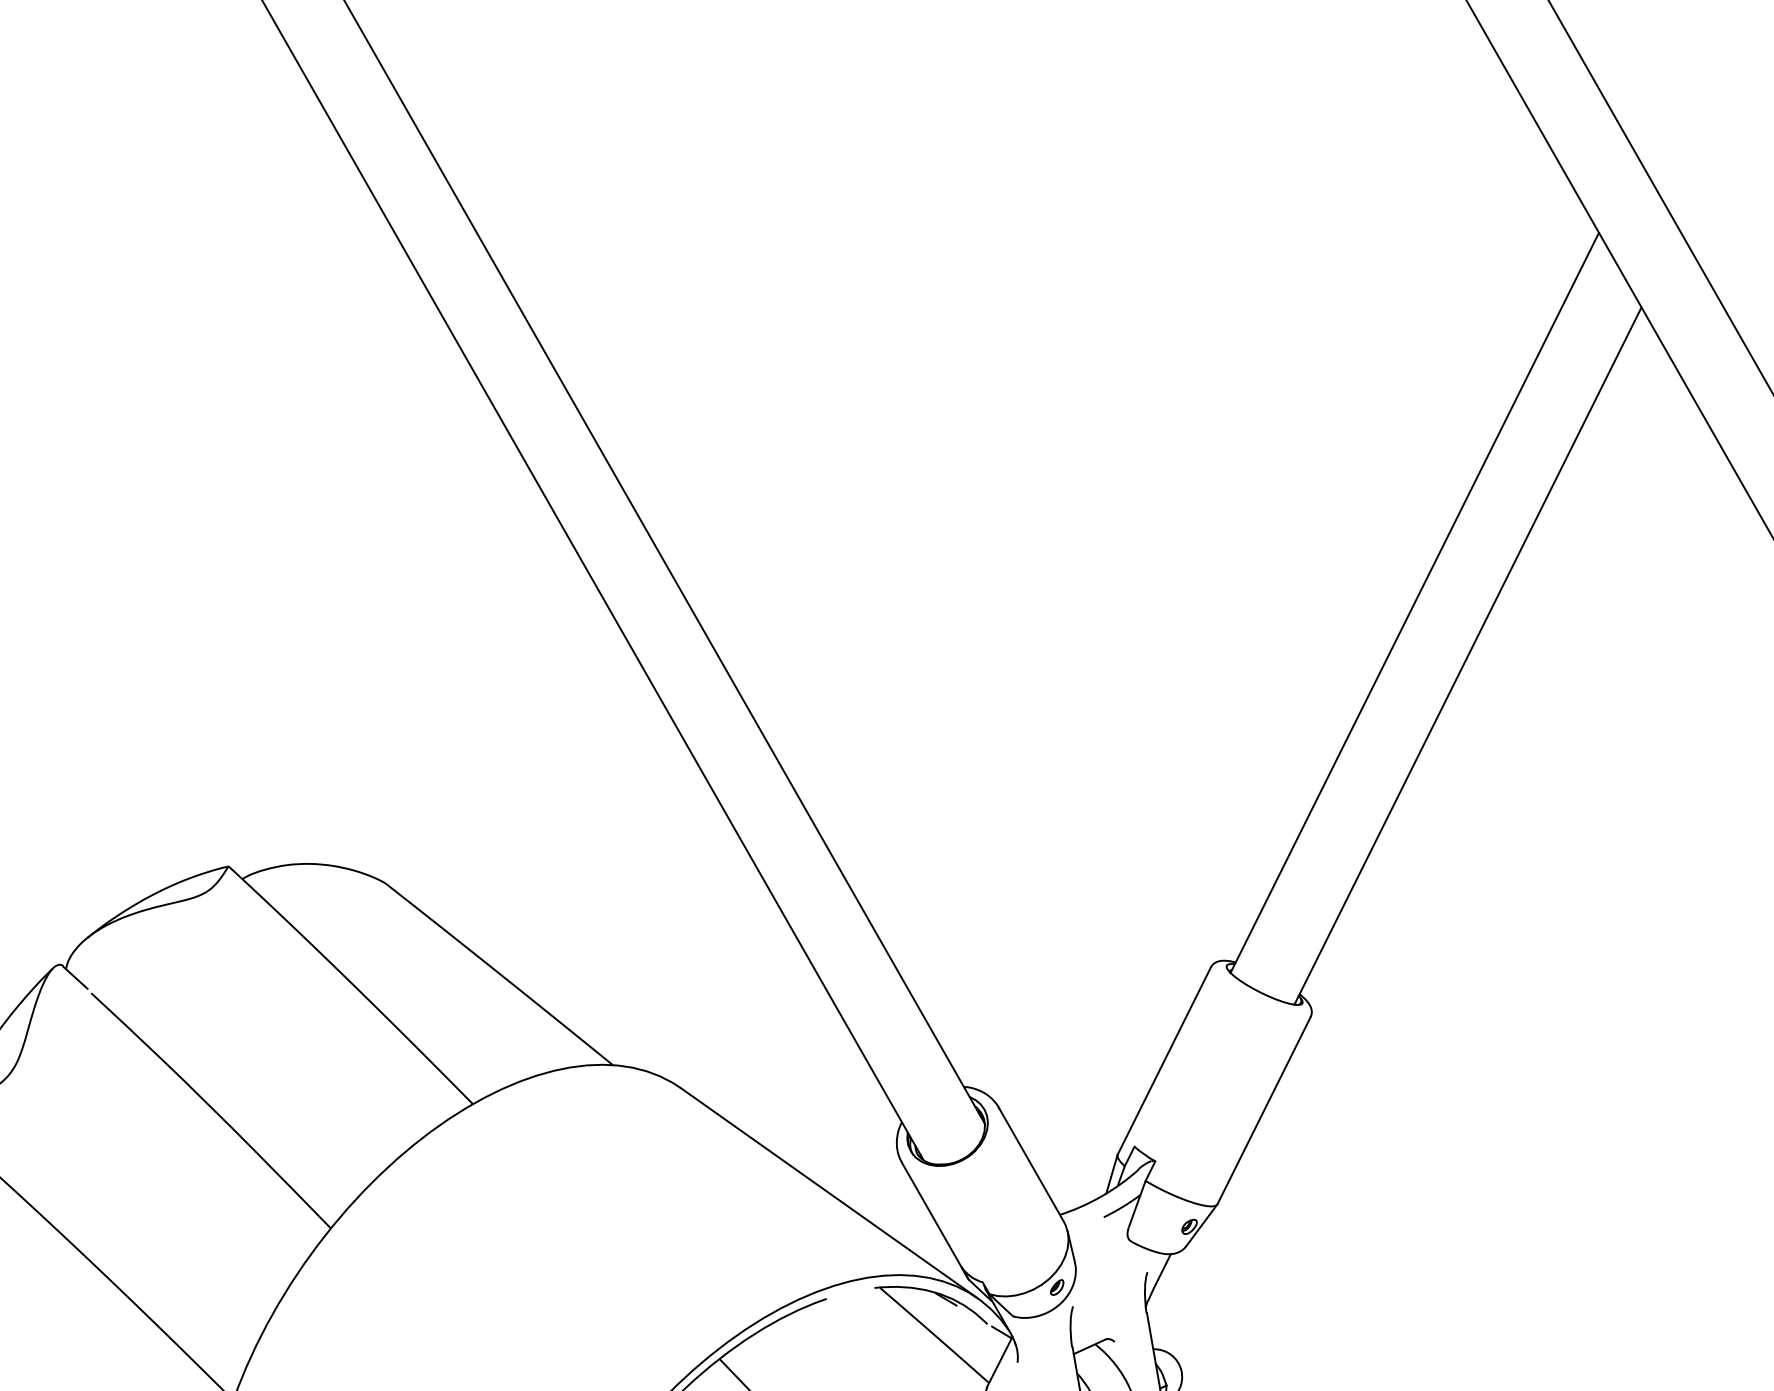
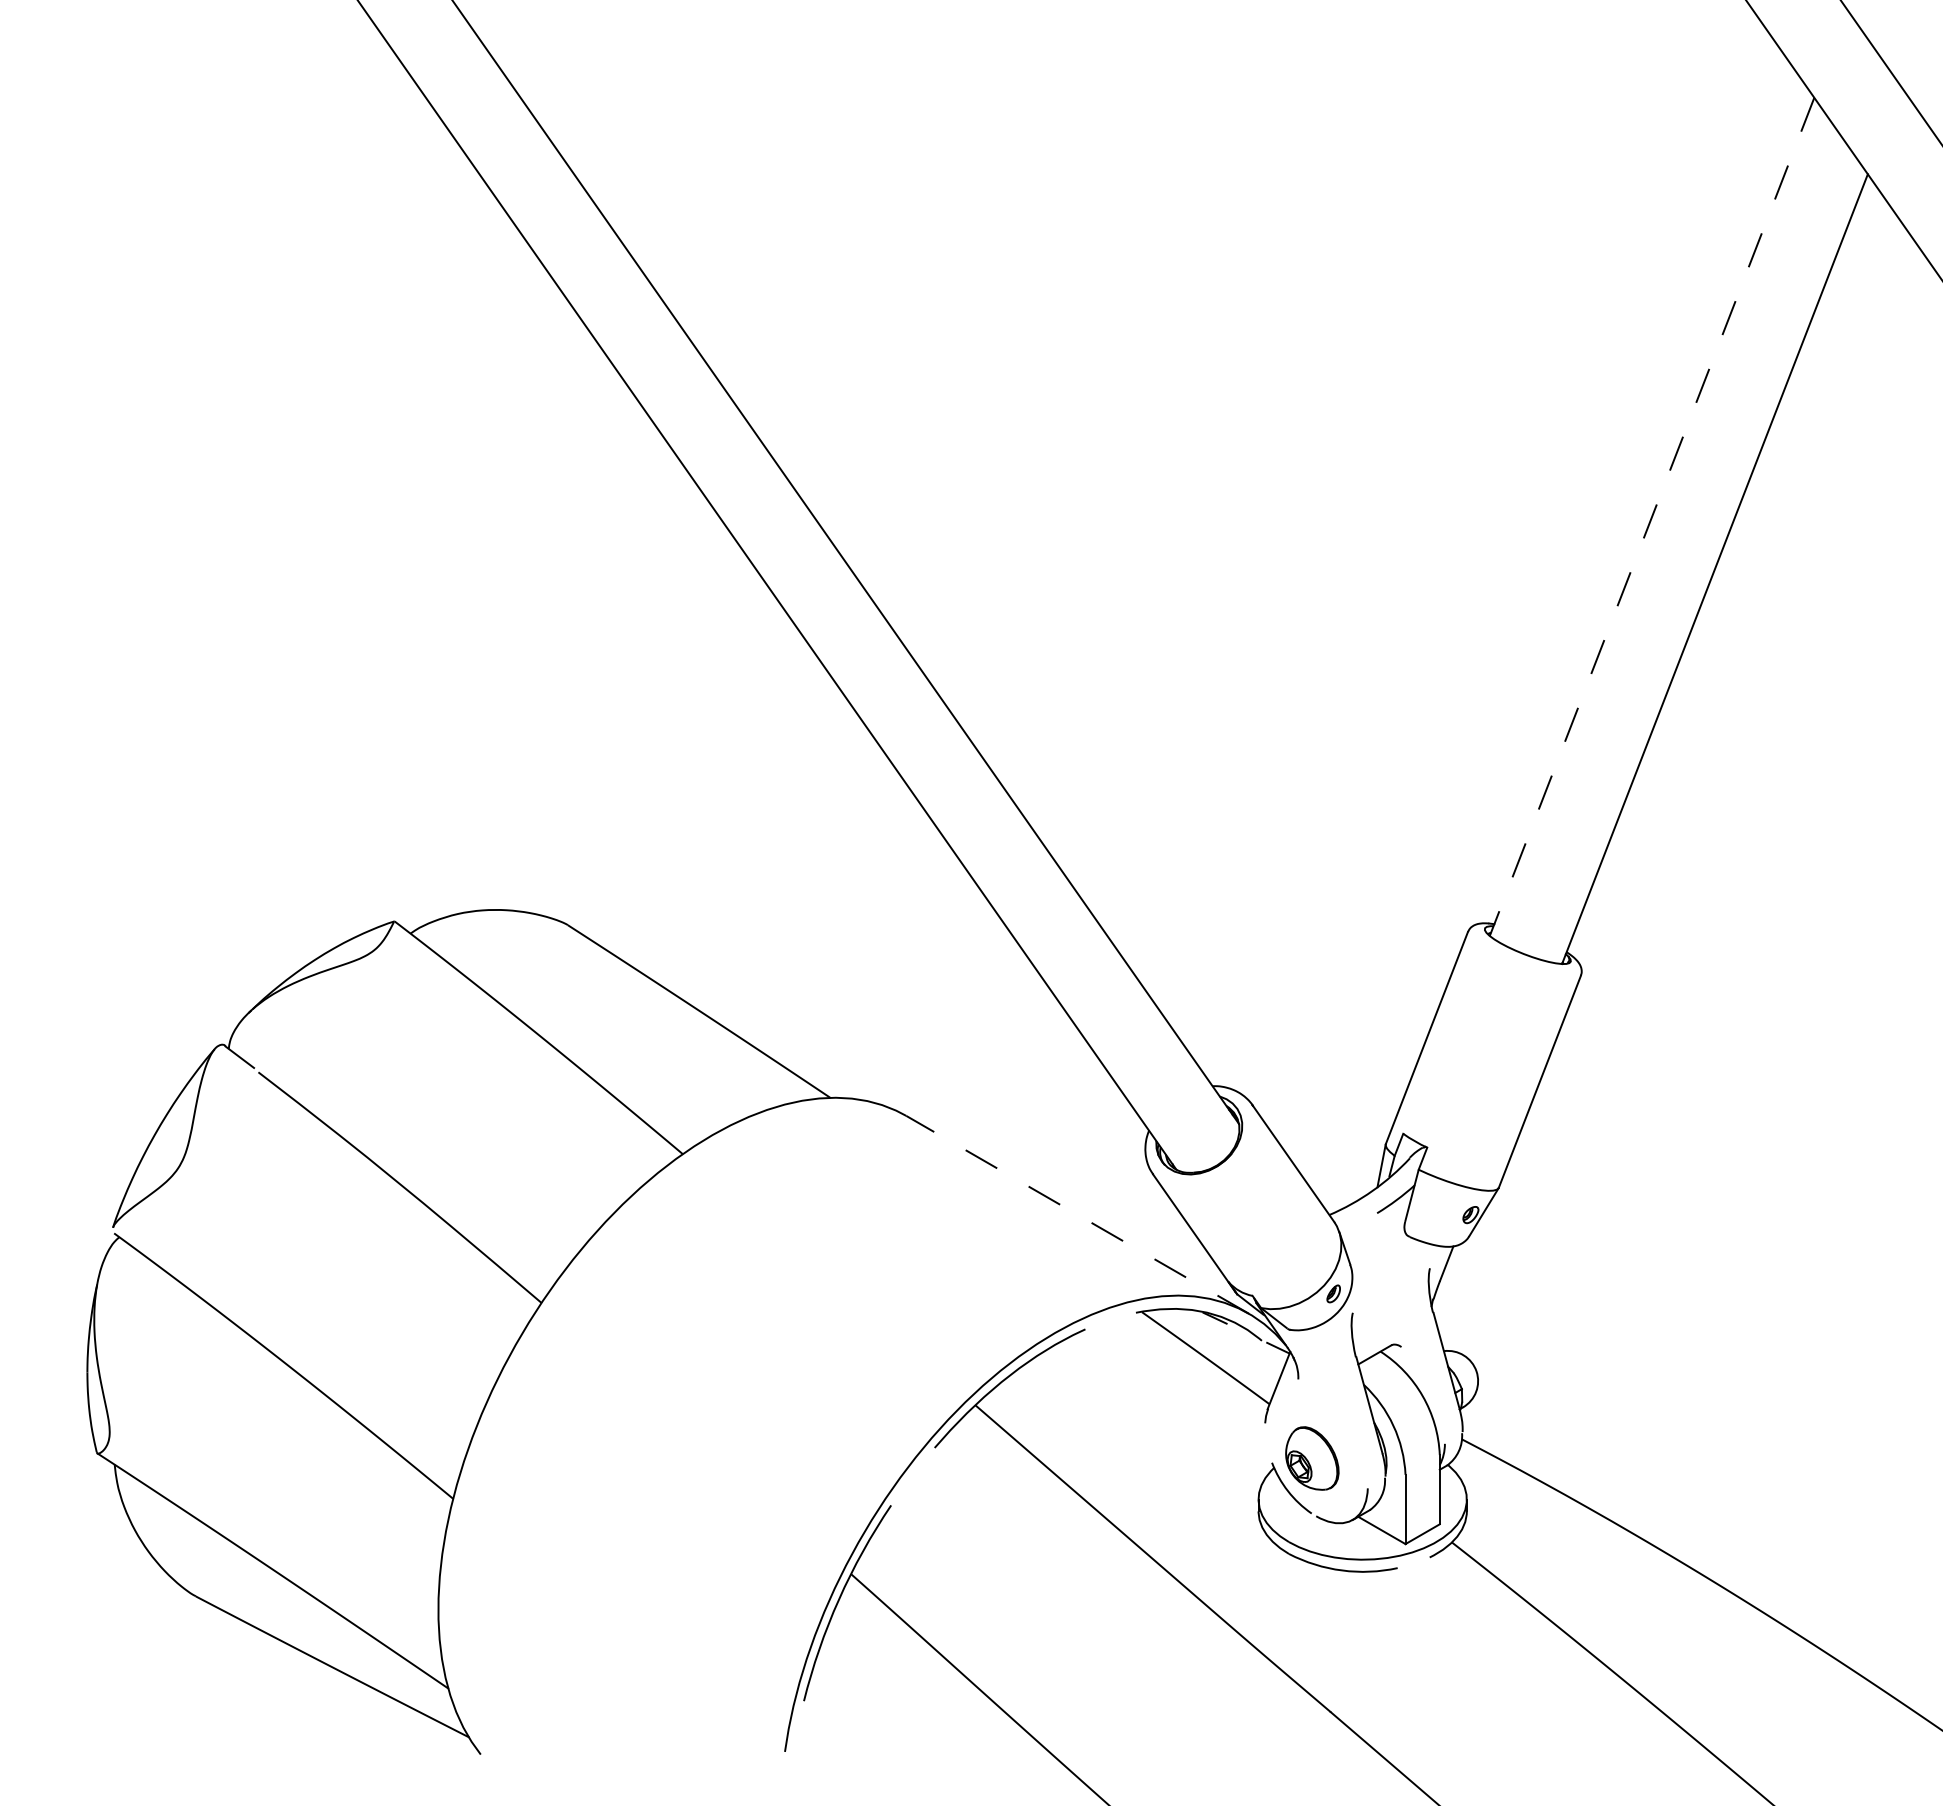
line: (1414, 603) -> (1651, 517), solid -> dashed
line: (829, 1192) -> (1077, 1214), solid -> dashed

